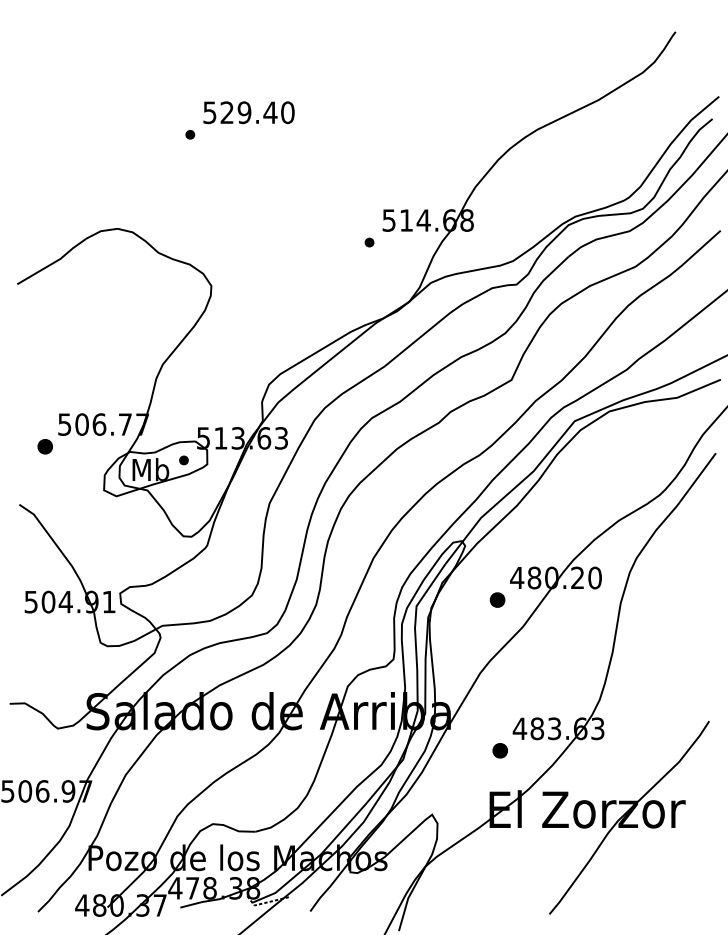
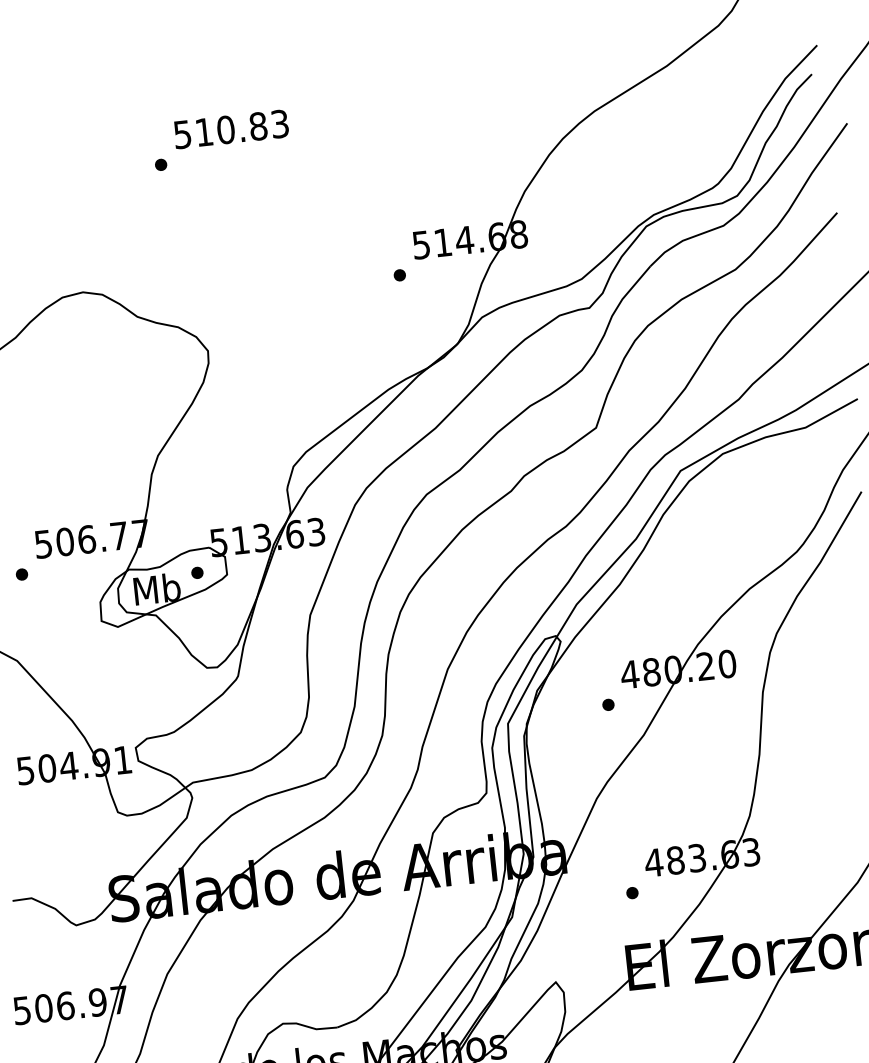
text: (257, 112) -> (242, 127), 529.40 -> 510.83
part: (44, 446) -> (21, 574), size x0.62
part: (497, 599) -> (608, 704), size x0.62
part: (500, 750) -> (632, 892), size x0.62

